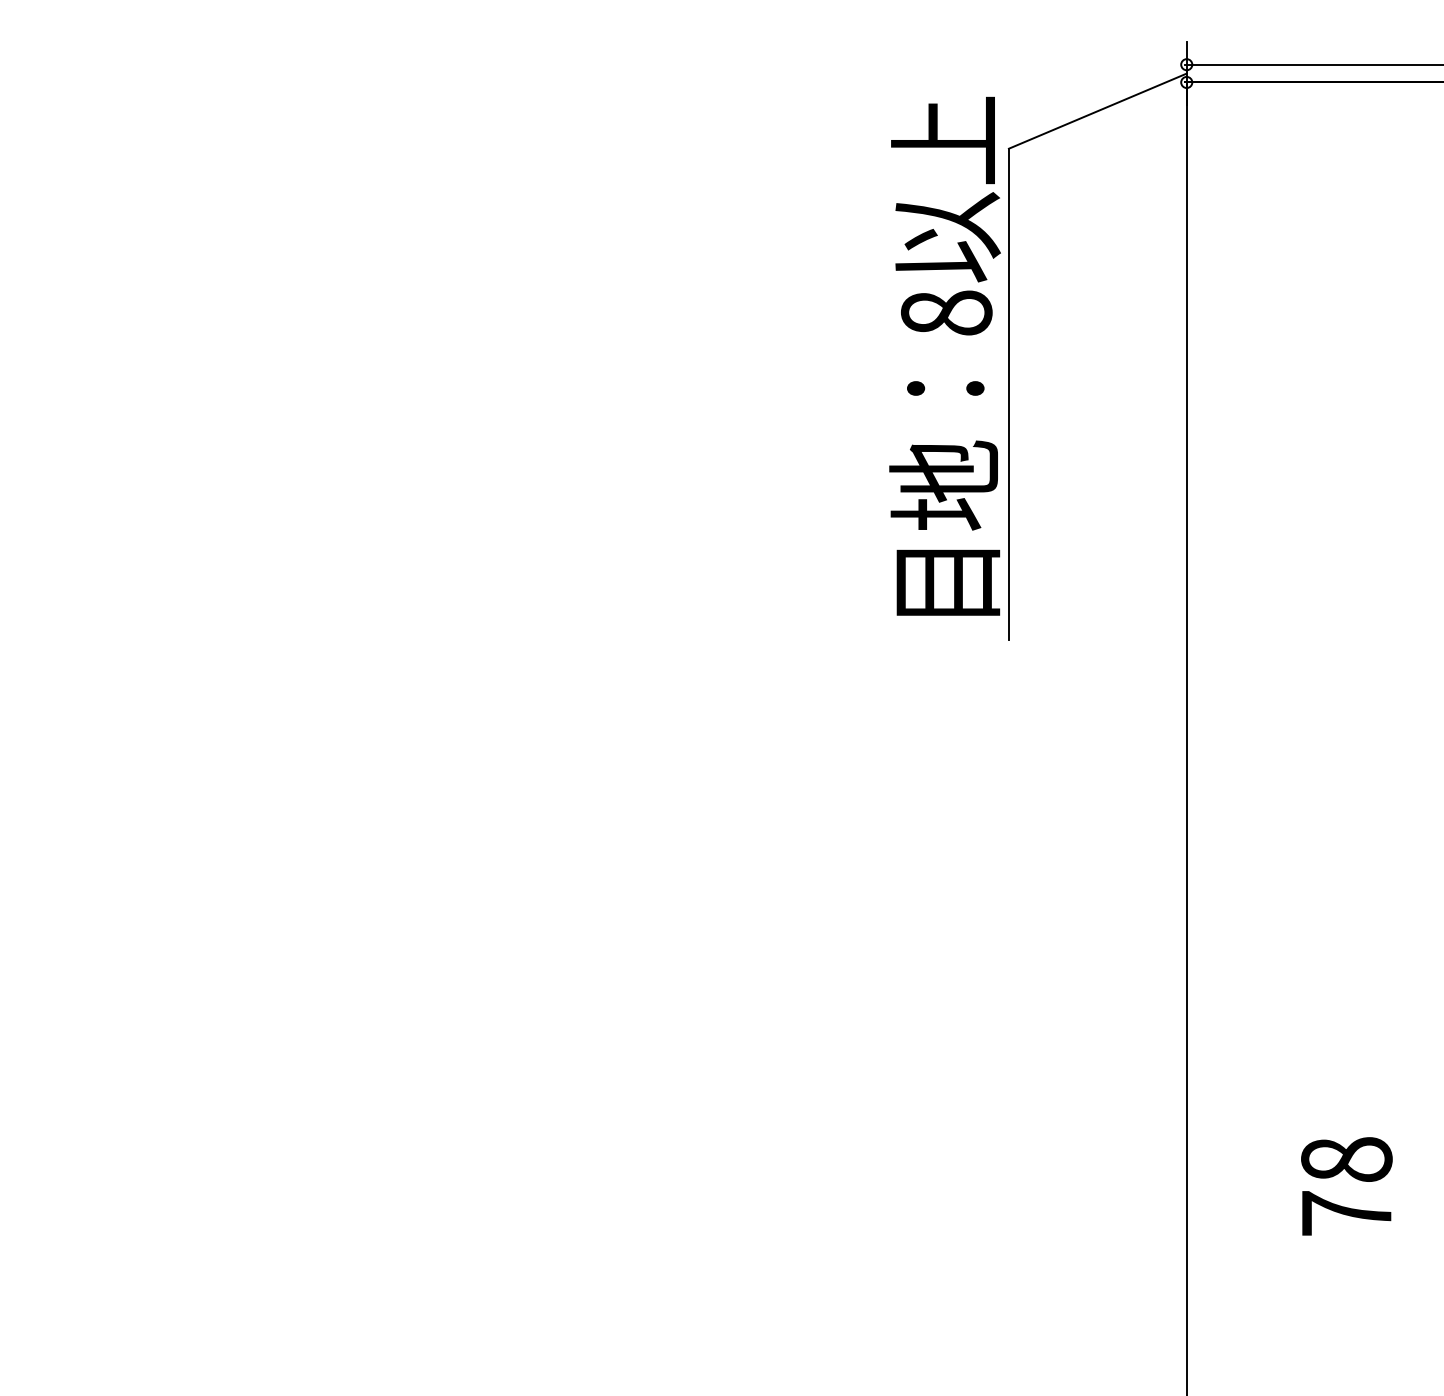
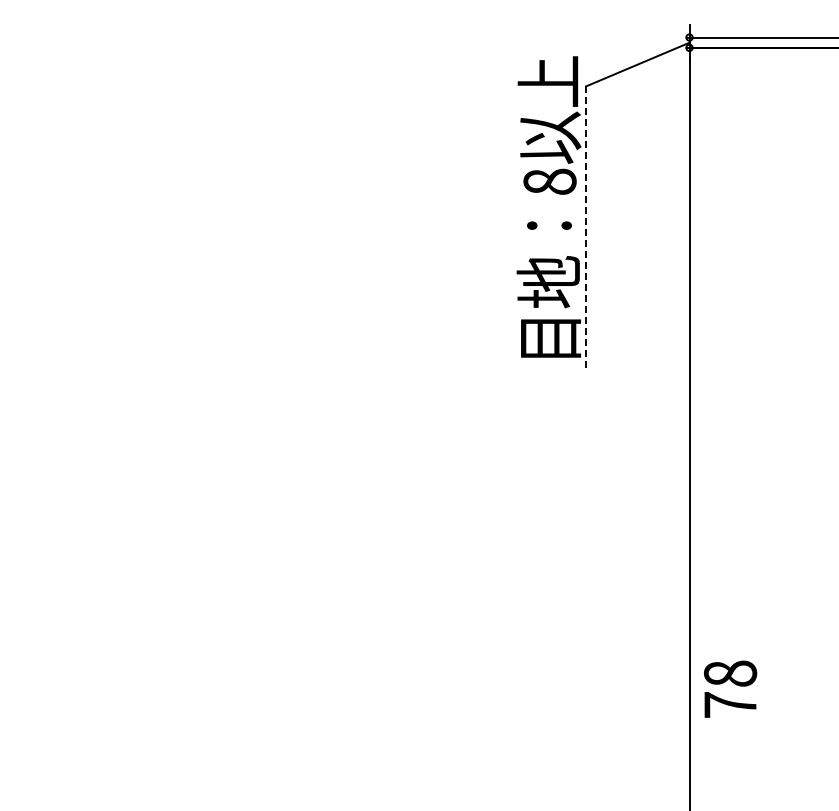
line: (1009, 393) -> (586, 228), solid -> dashed
text: (1346, 1185) -> (730, 688), moved

